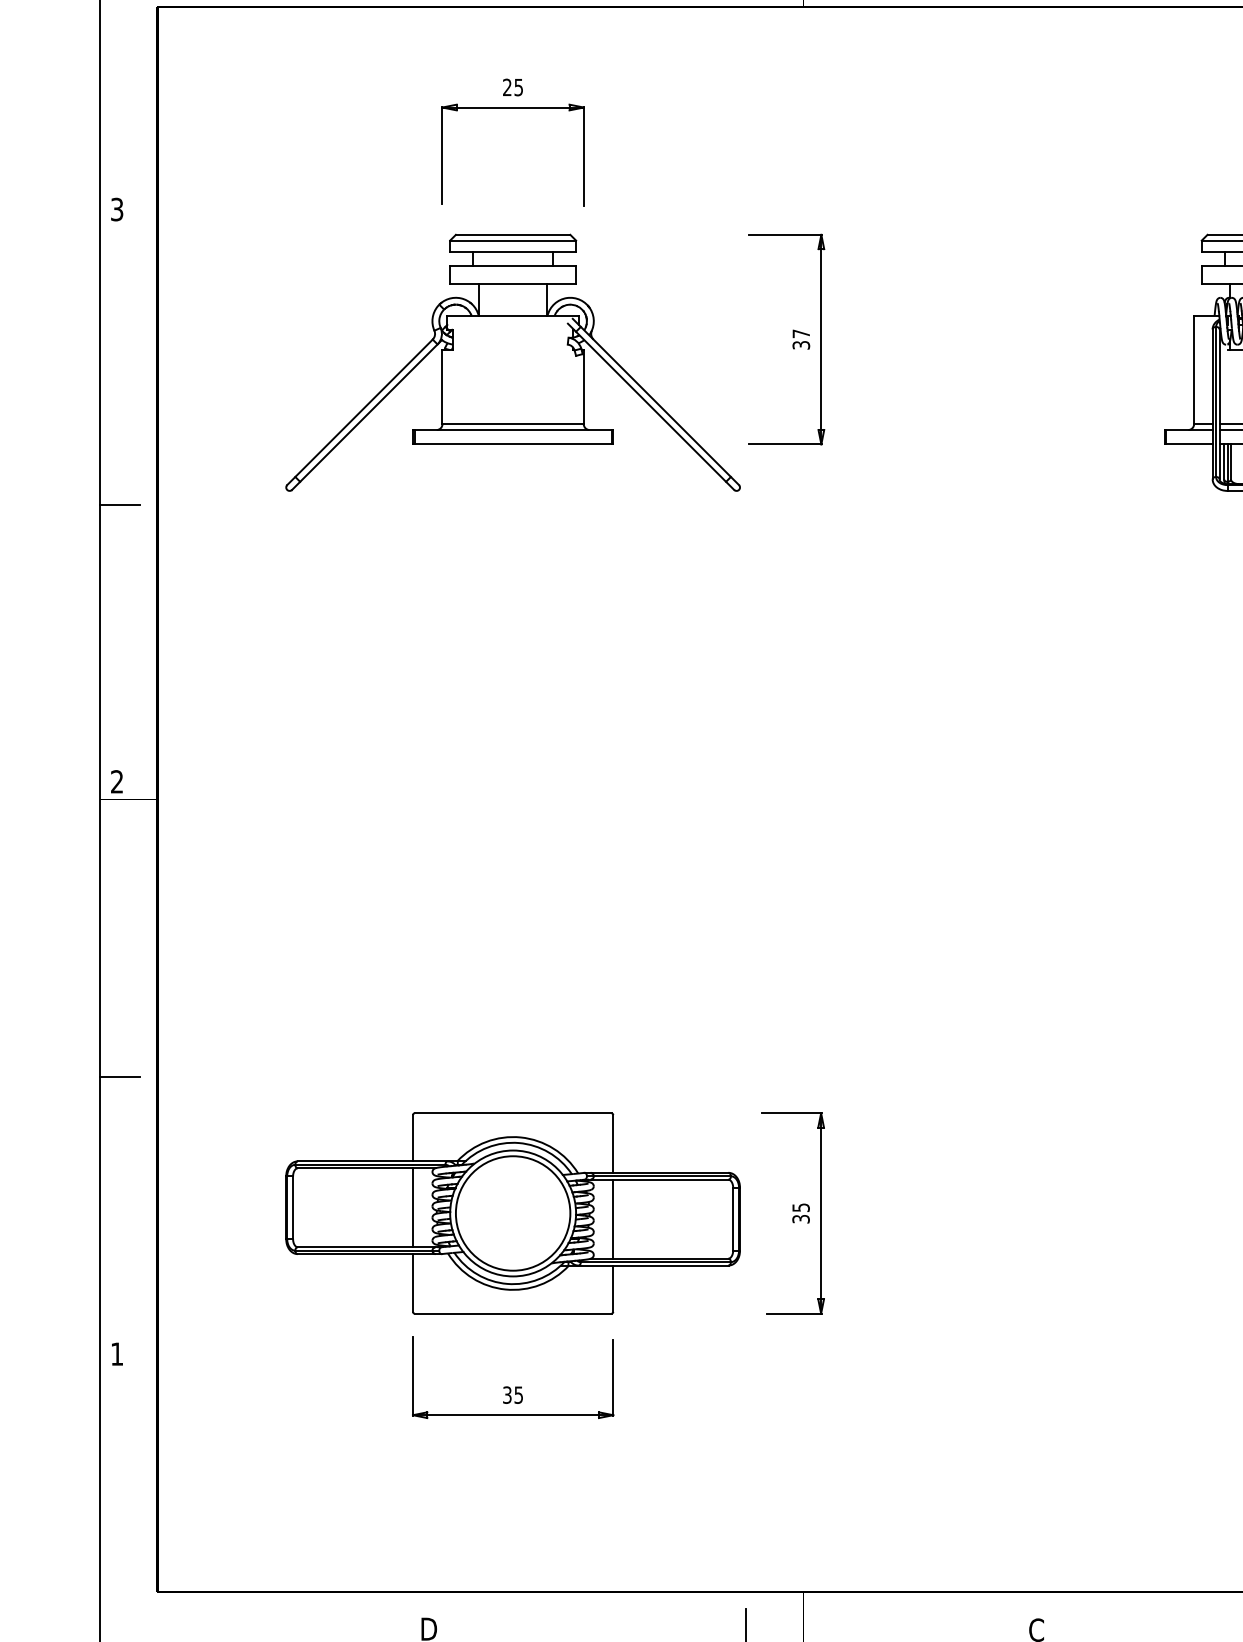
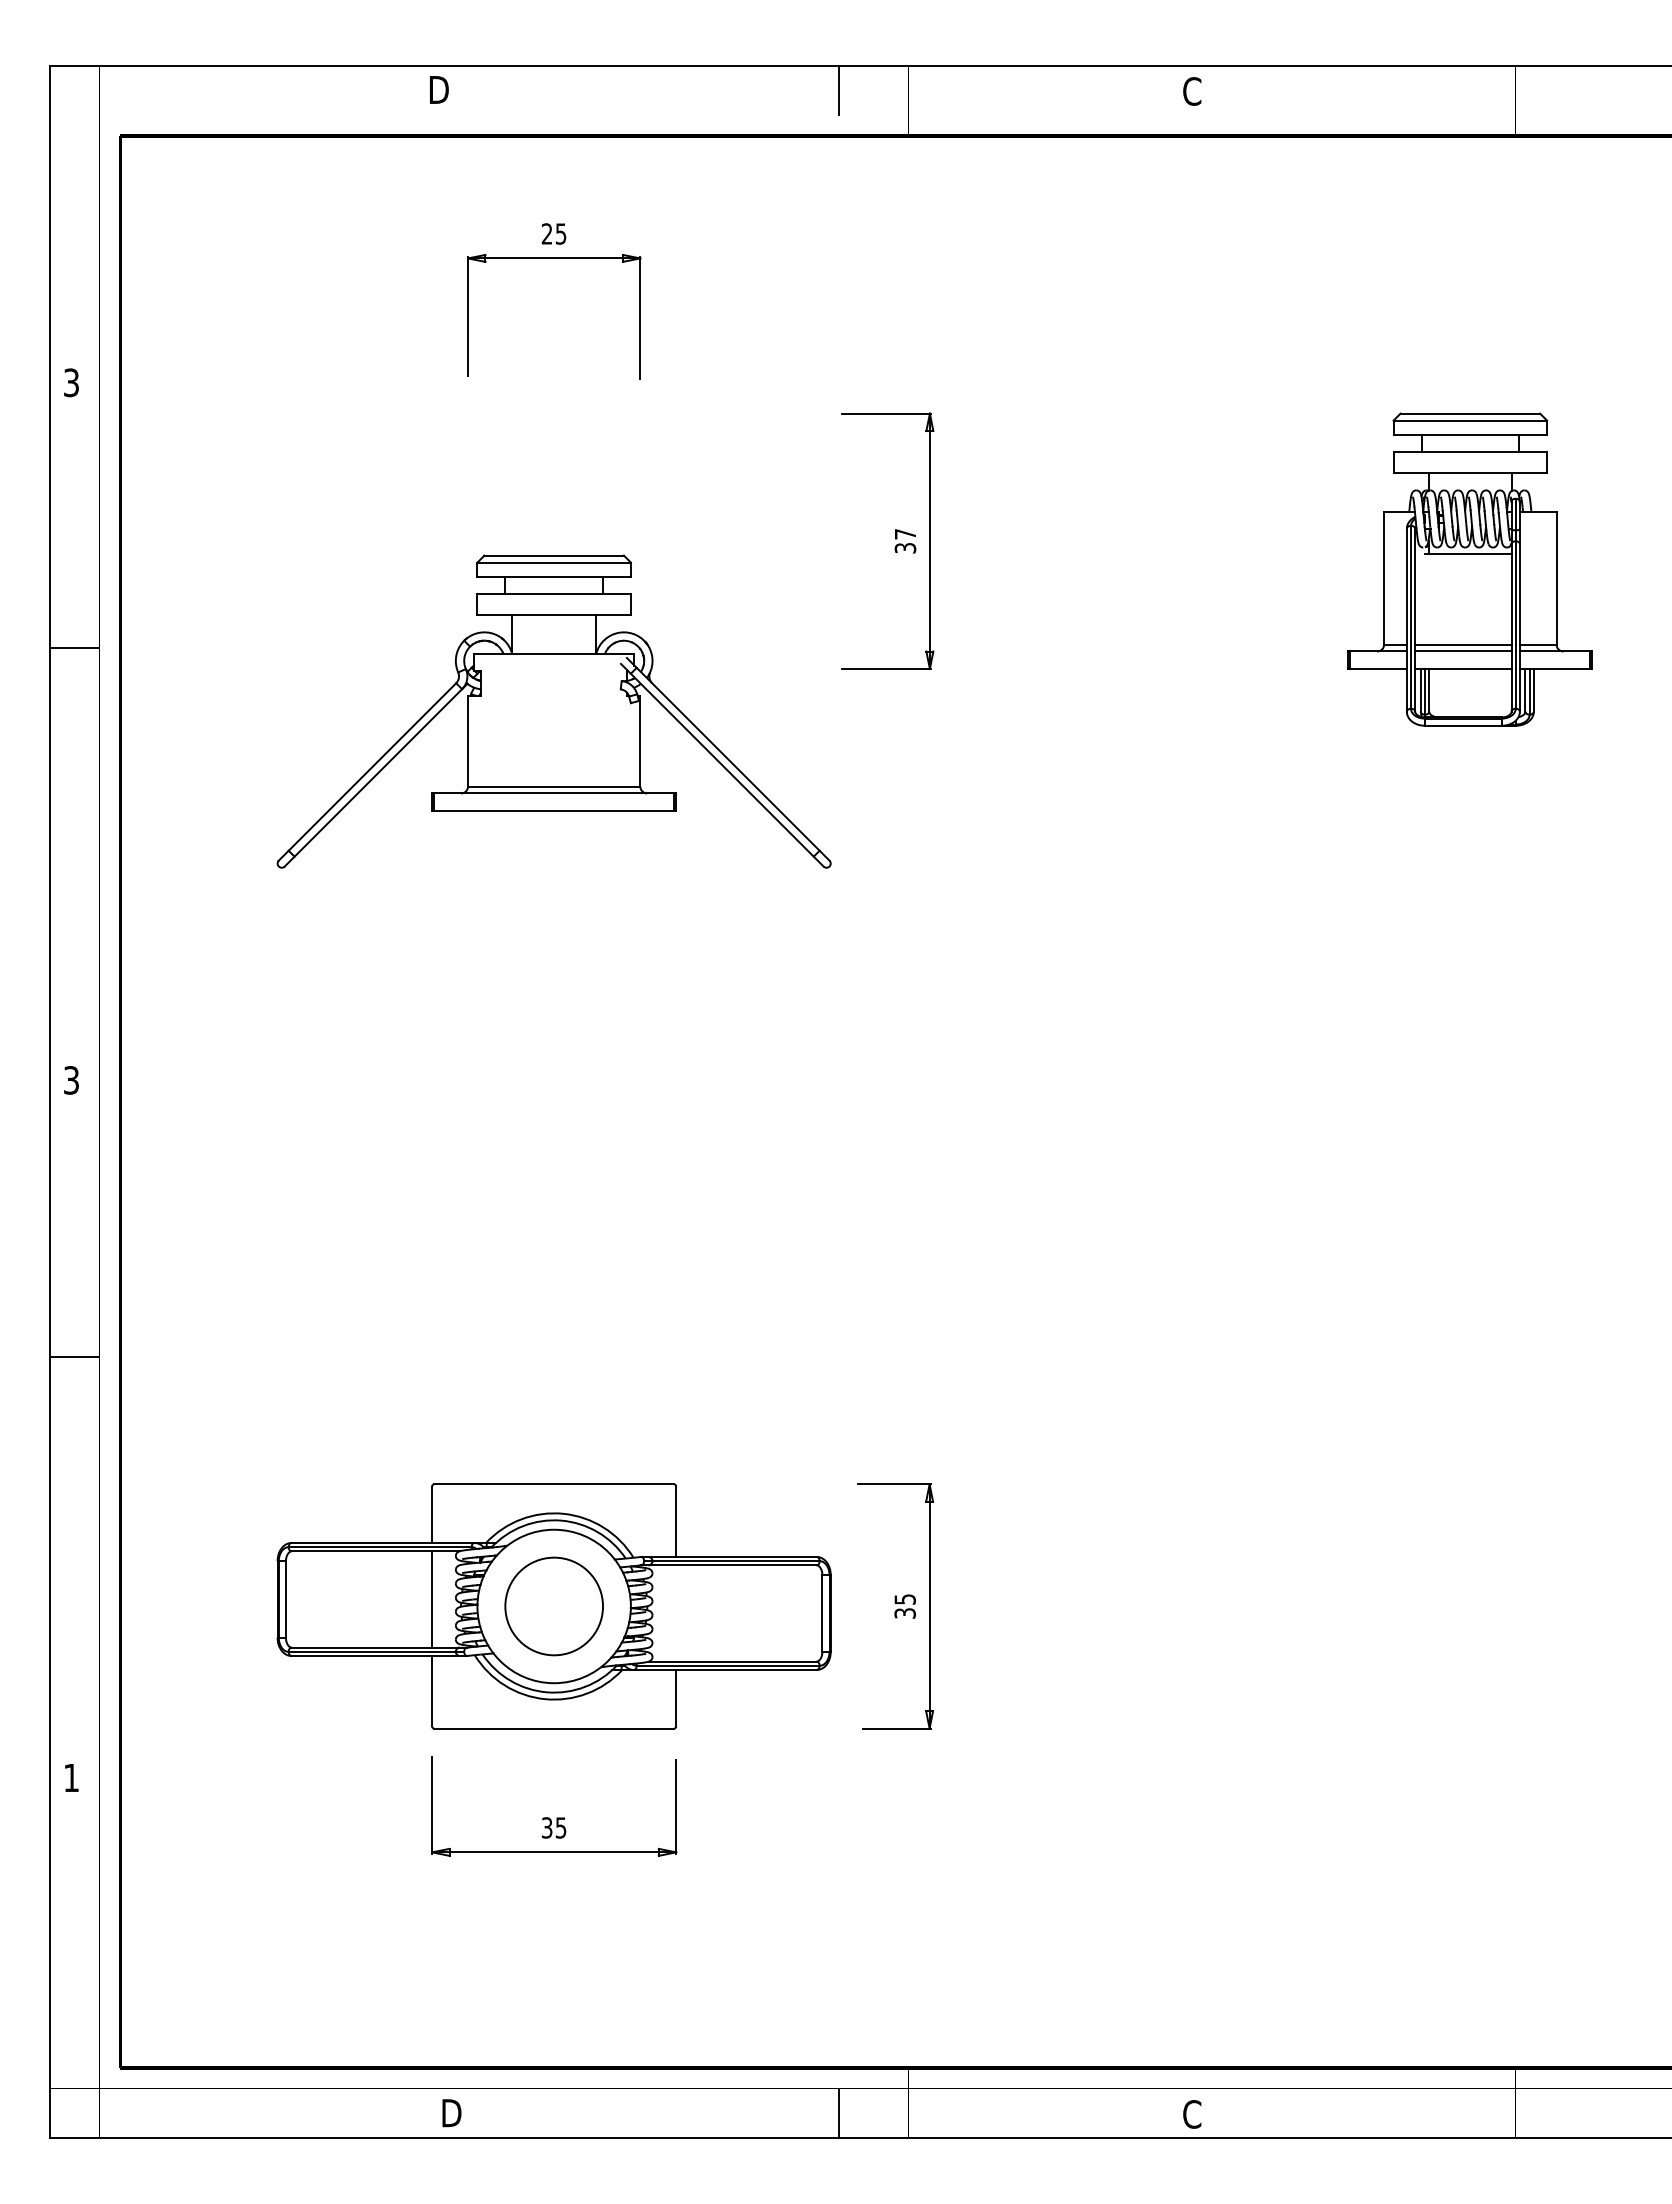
part: (512, 362) -> (553, 711), moved
line: (119, 504) -> (74, 647), moved
text: (117, 781) -> (71, 1080), 2 -> 3
line: (119, 1077) -> (74, 1356), moved
circle: (512, 1213) -> (553, 1606), size x0.7
line: (613, 1219) -> (676, 1613), removed

